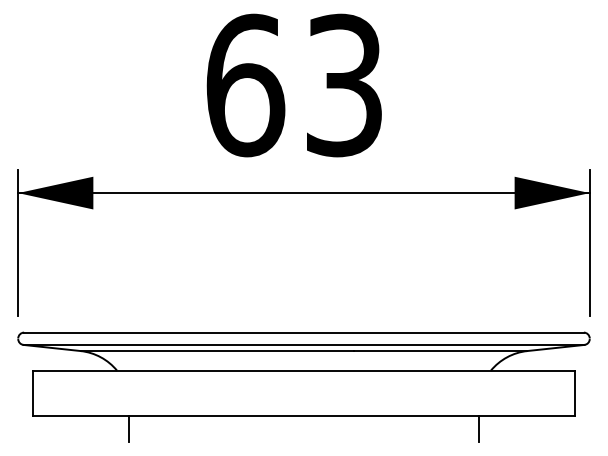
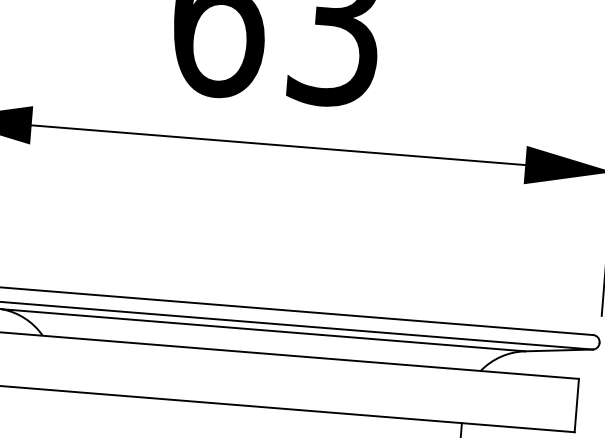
line: (129, 429) -> (51, 405), removed

